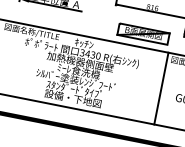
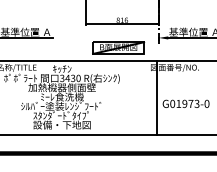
line: (161, 88) -> (156, 97), moved

